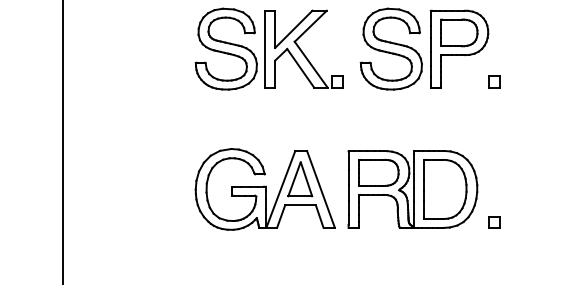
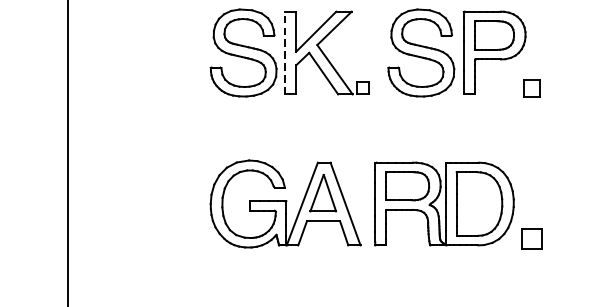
line: (264, 48) -> (284, 52), solid -> dashed
part: (494, 81) -> (532, 87), size x1.4
part: (494, 222) -> (532, 239), size x1.6

